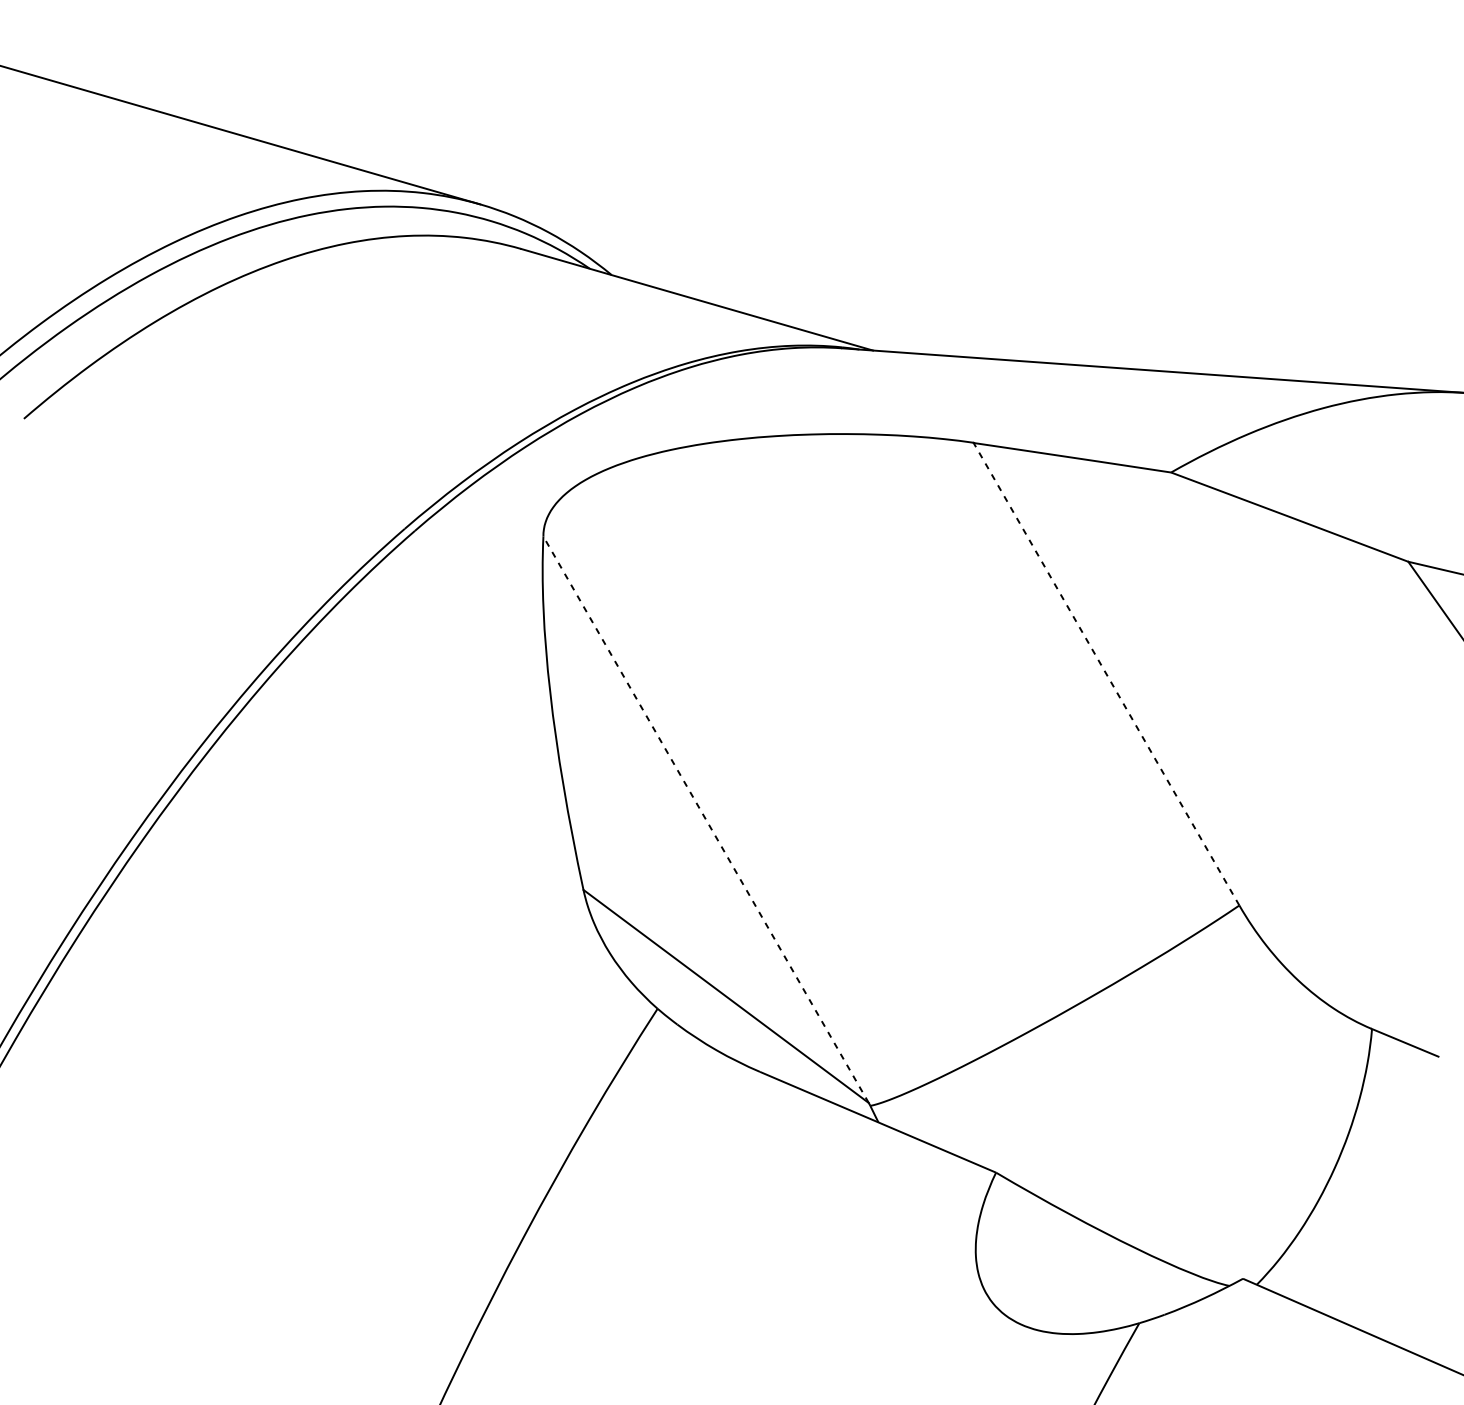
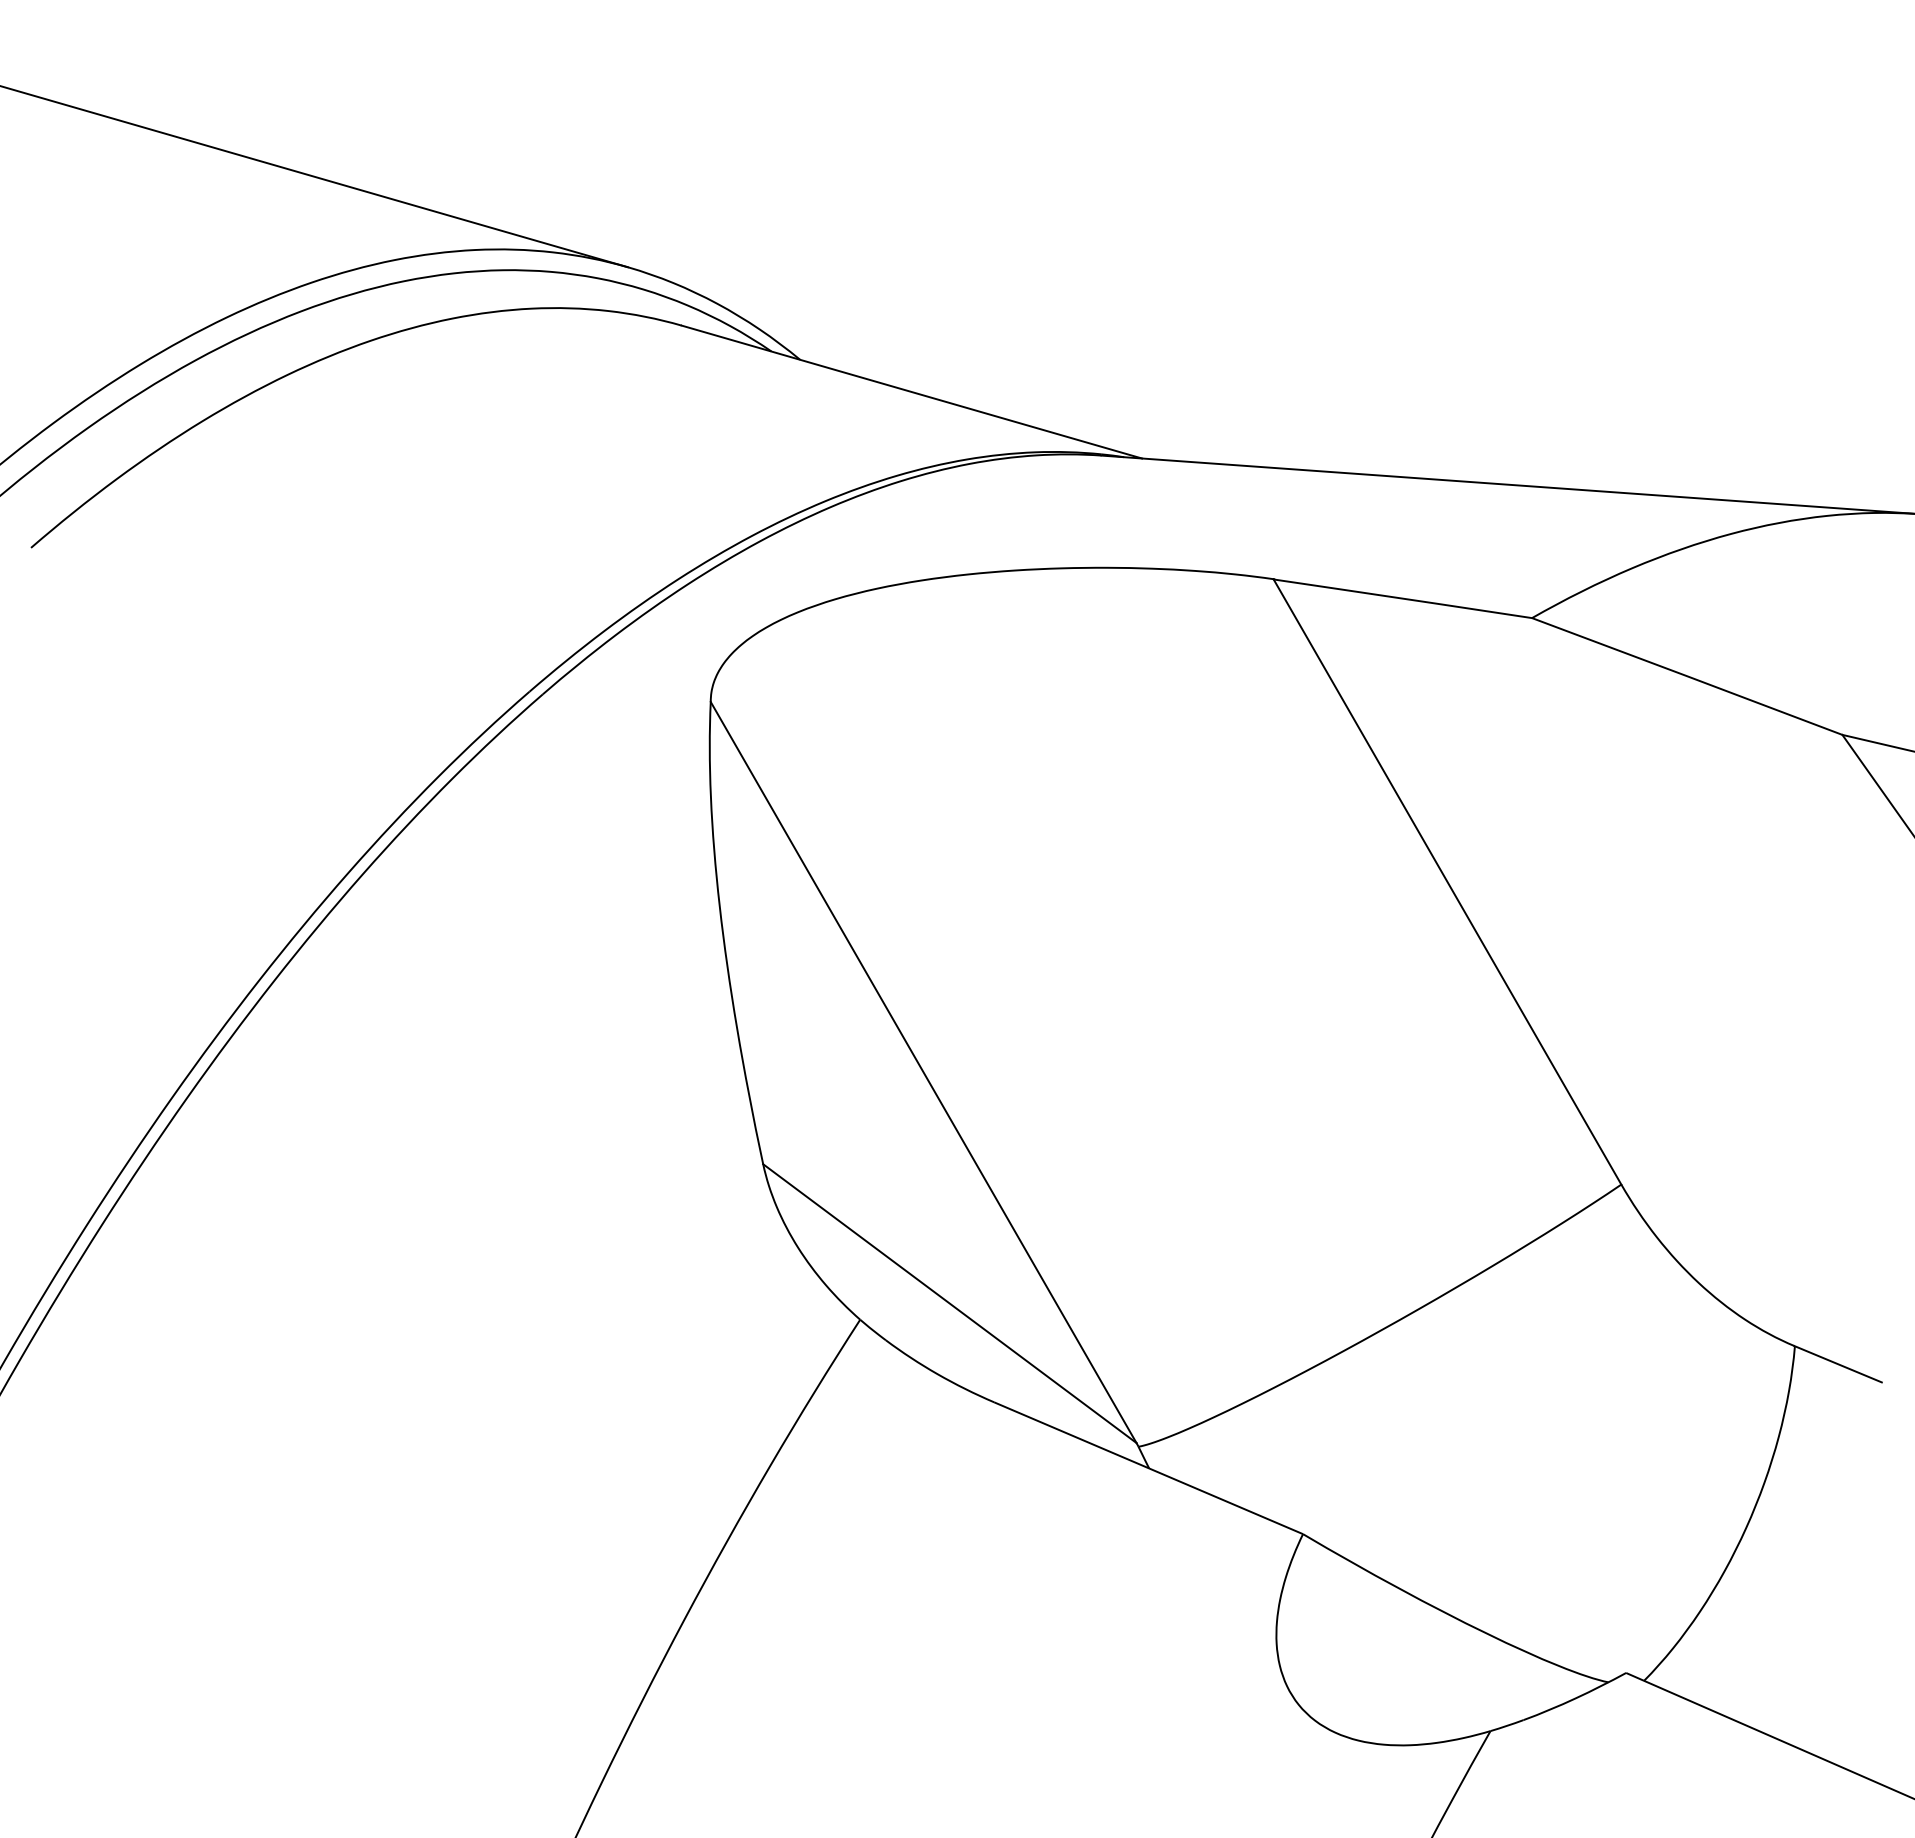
line: (1106, 674) -> (1447, 882), dashed -> solid
line: (706, 819) -> (923, 1072), dashed -> solid

